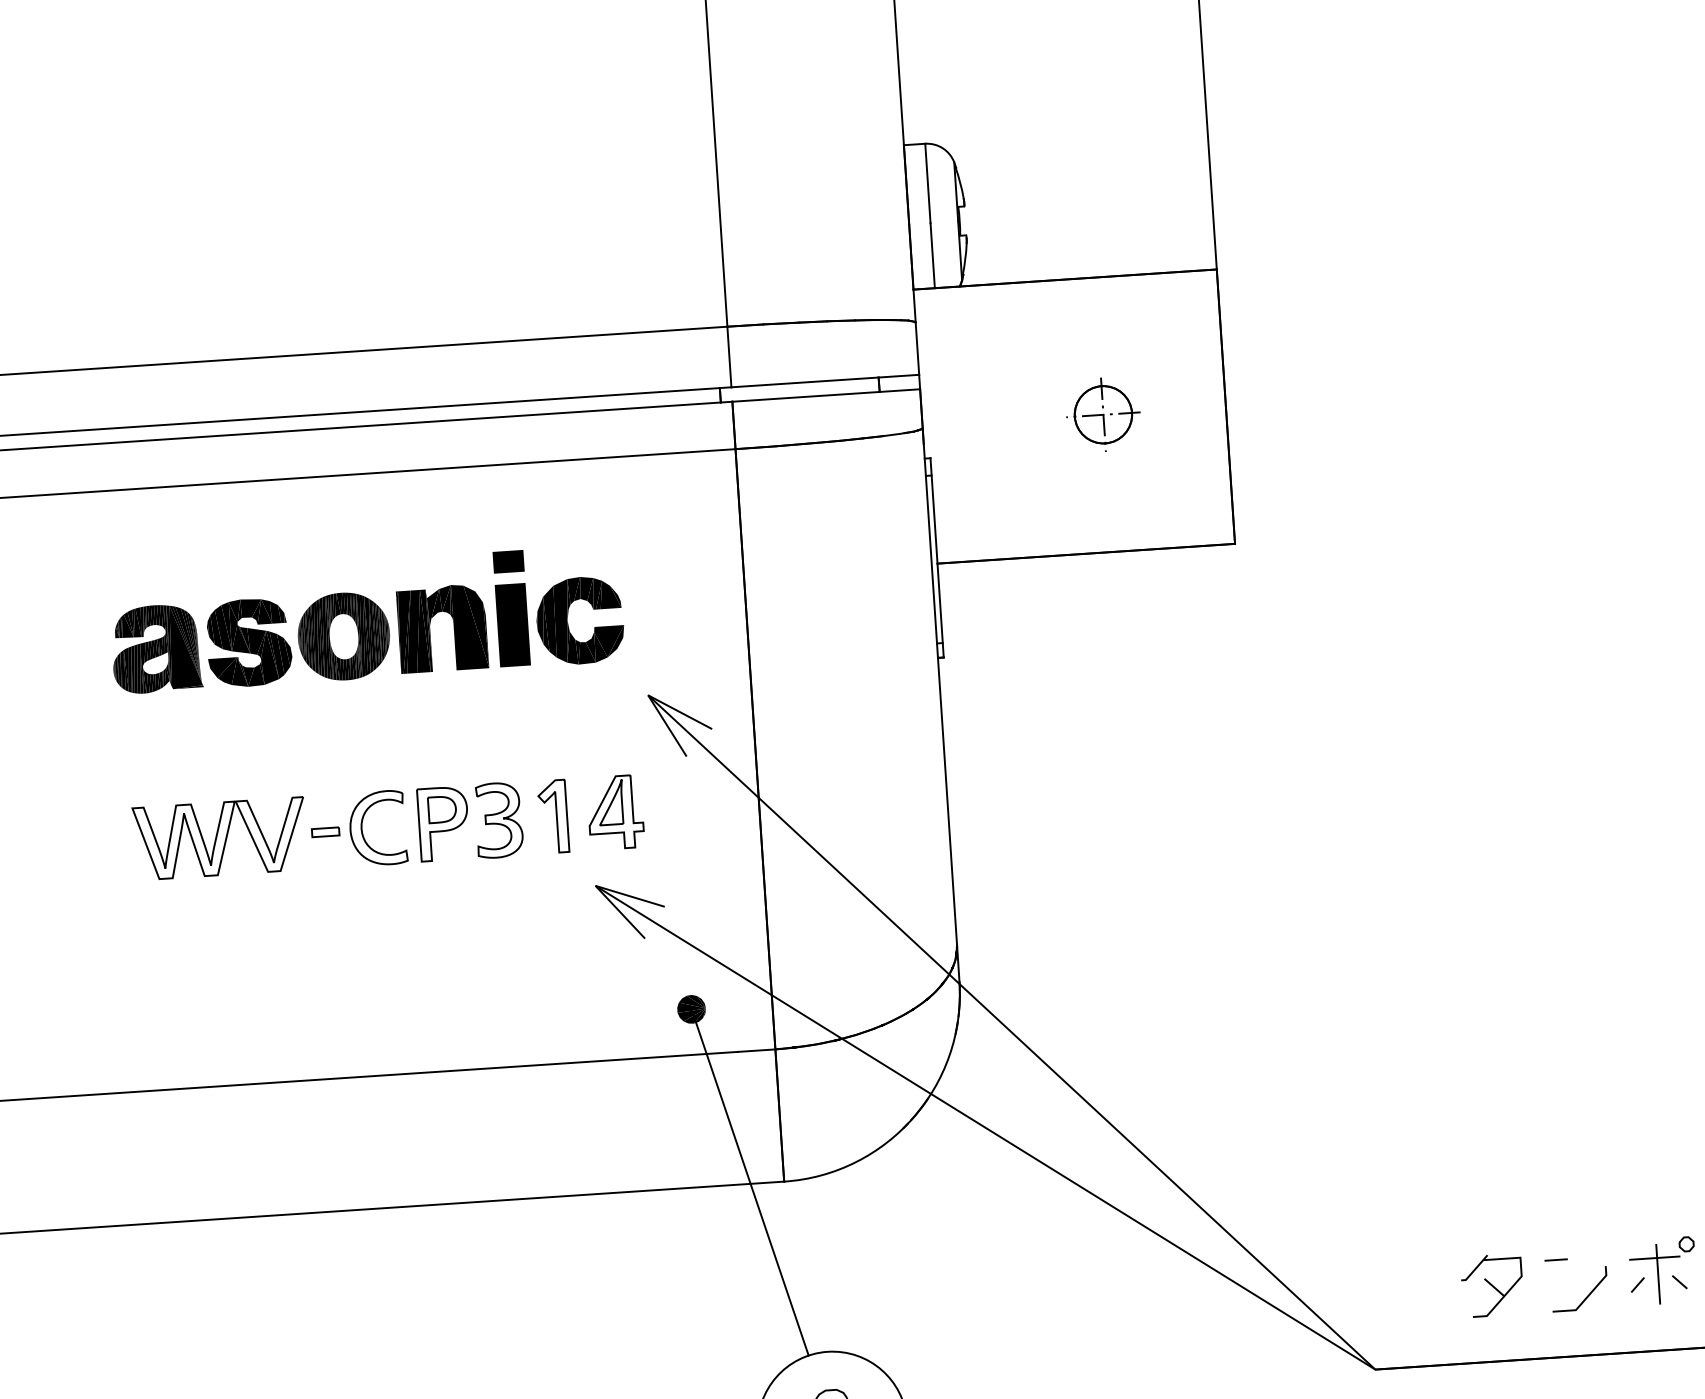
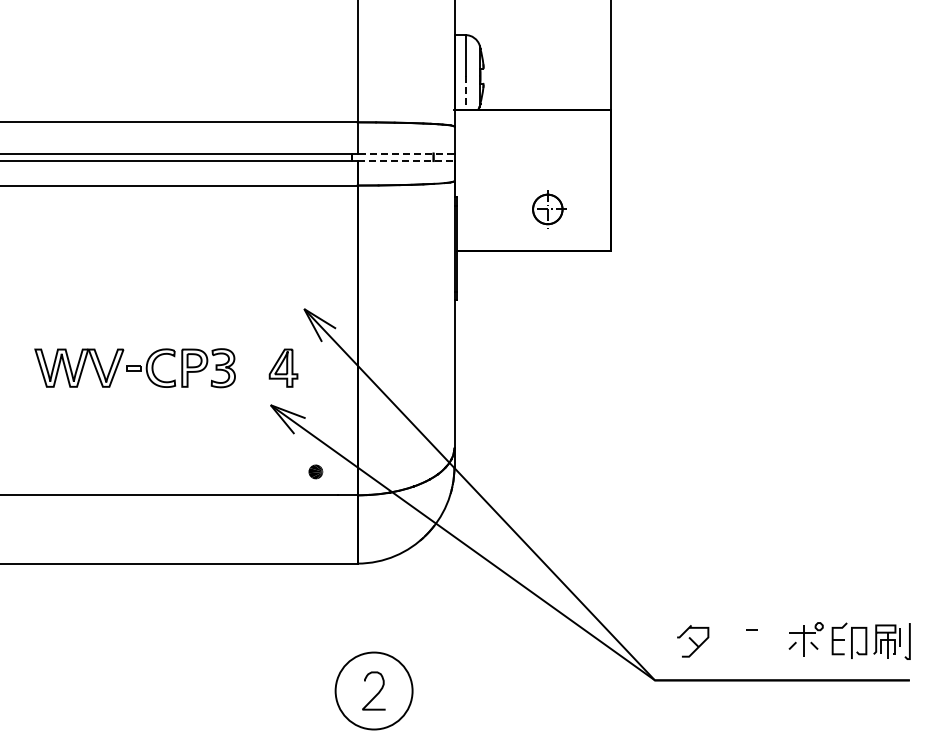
line: (932, 254) -> (465, 92), solid -> dashed
line: (824, 380) -> (405, 153), solid -> dashed
line: (827, 396) -> (406, 161), solid -> dashed
part: (1106, 414) -> (549, 209), moved
part: (367, 619) -> (162, 260), removed
part: (553, 815) -> (251, 367), removed
line: (748, 1181) -> (339, 562), removed
part: (1493, 1286) -> (693, 641), moved
line: (1585, 1295) -> (765, 649), removed

